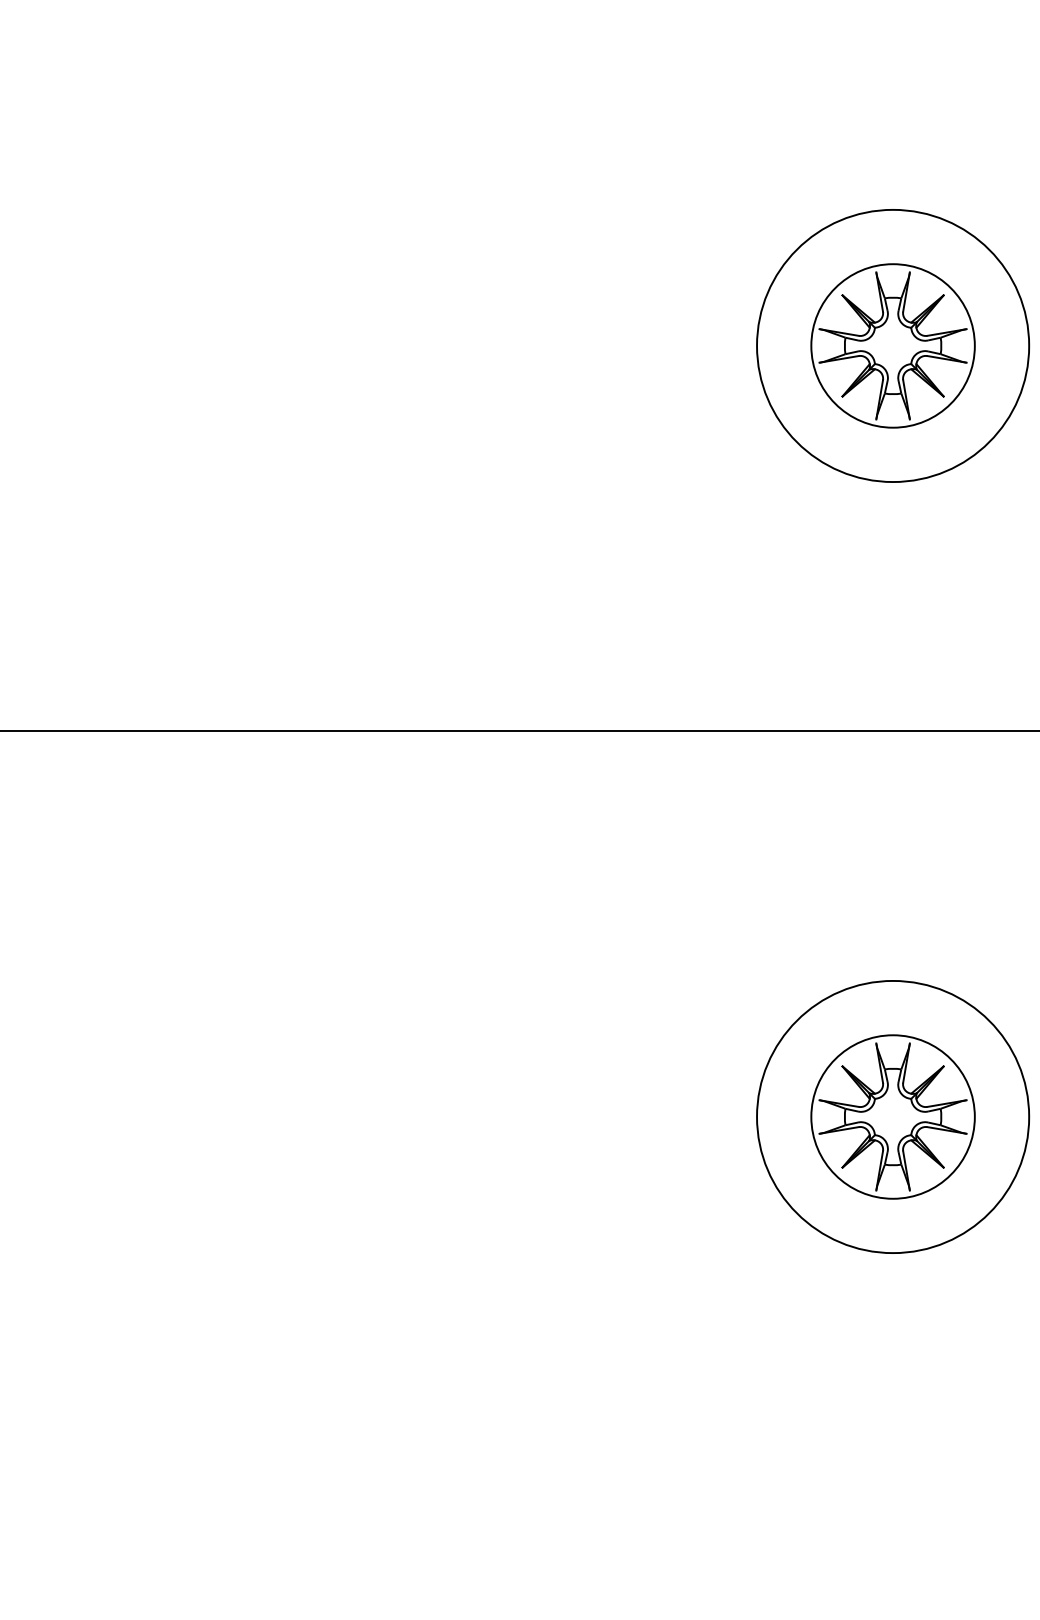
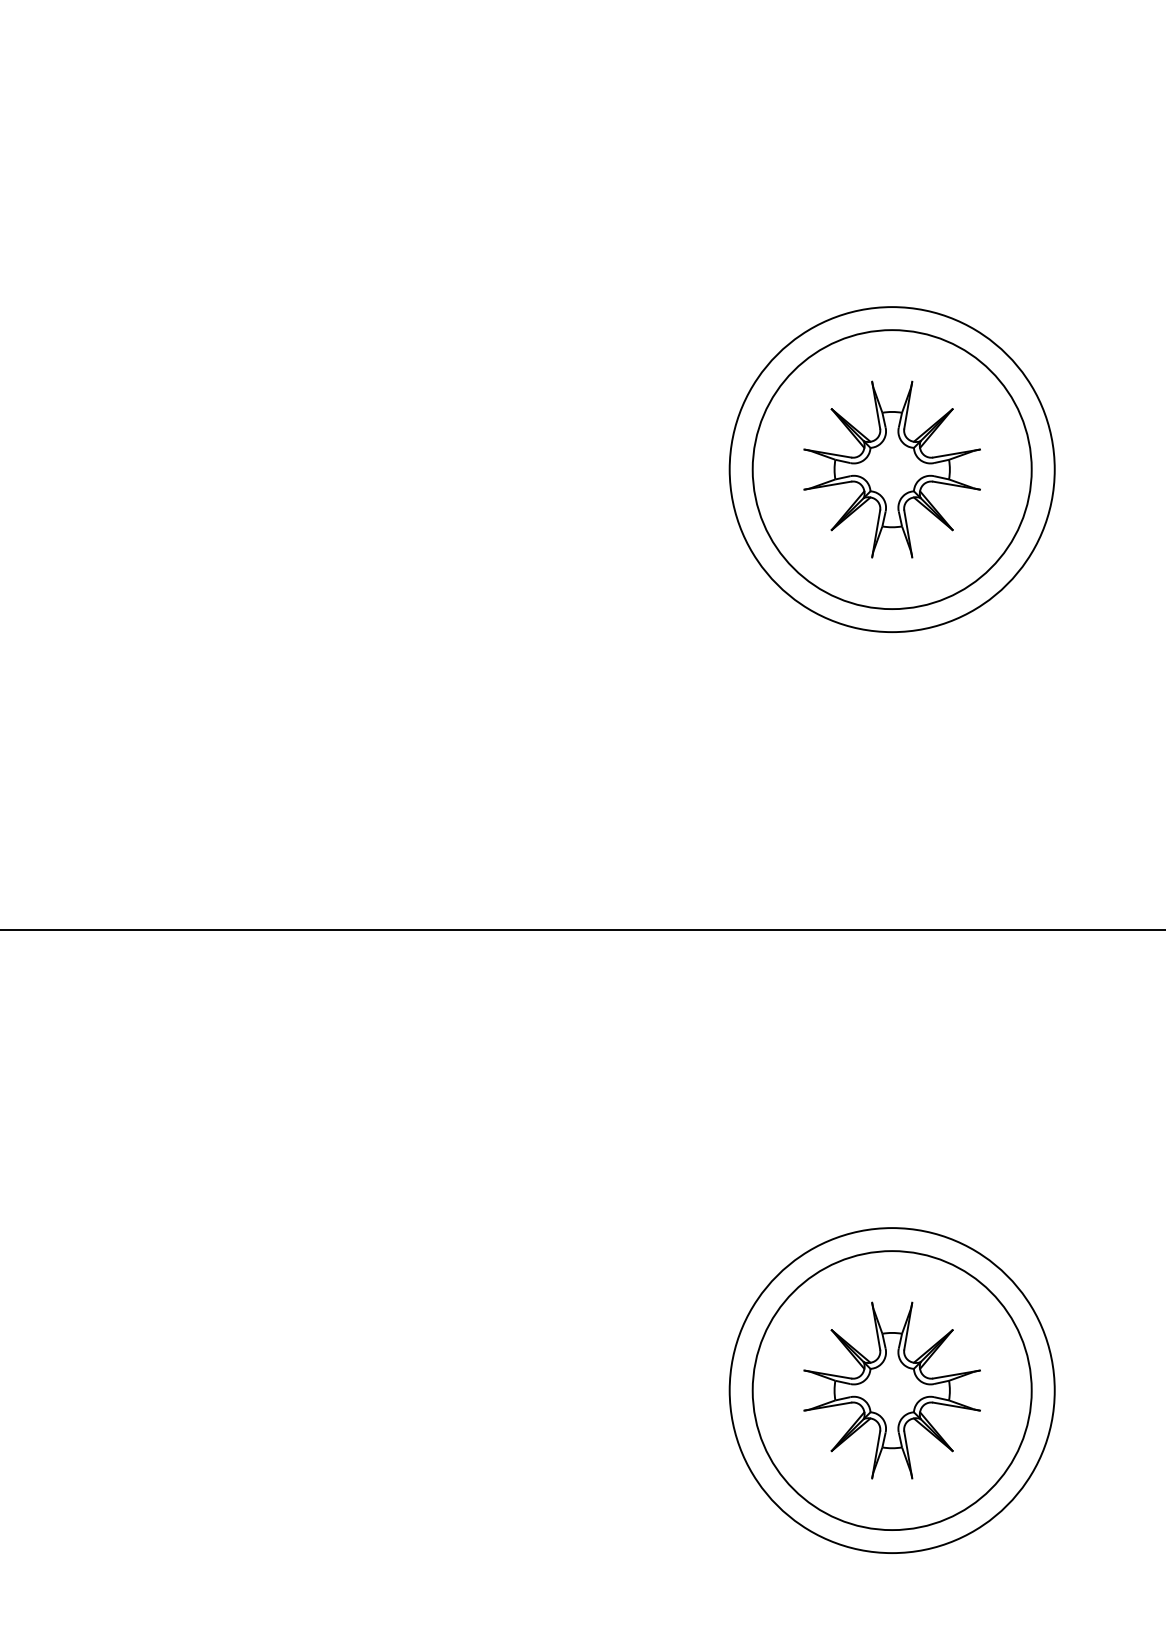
circle: (892, 345) -> (891, 469), size x1.43
circle: (892, 1116) -> (891, 1389), size x1.43

